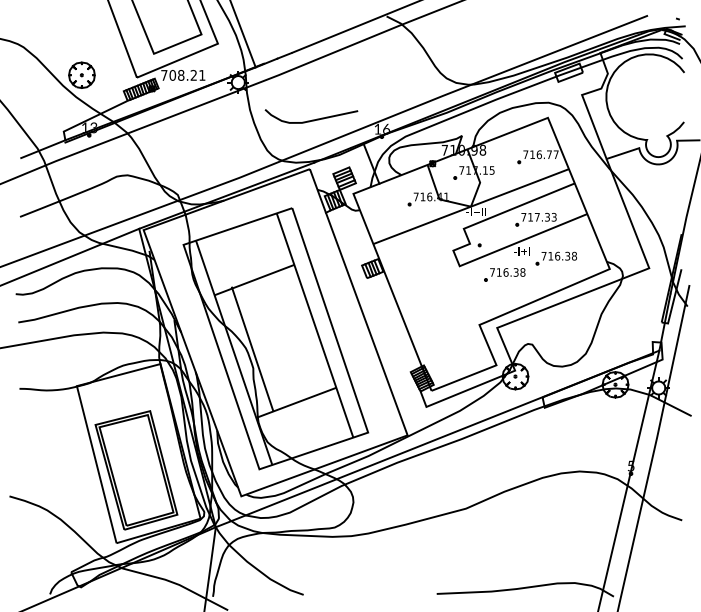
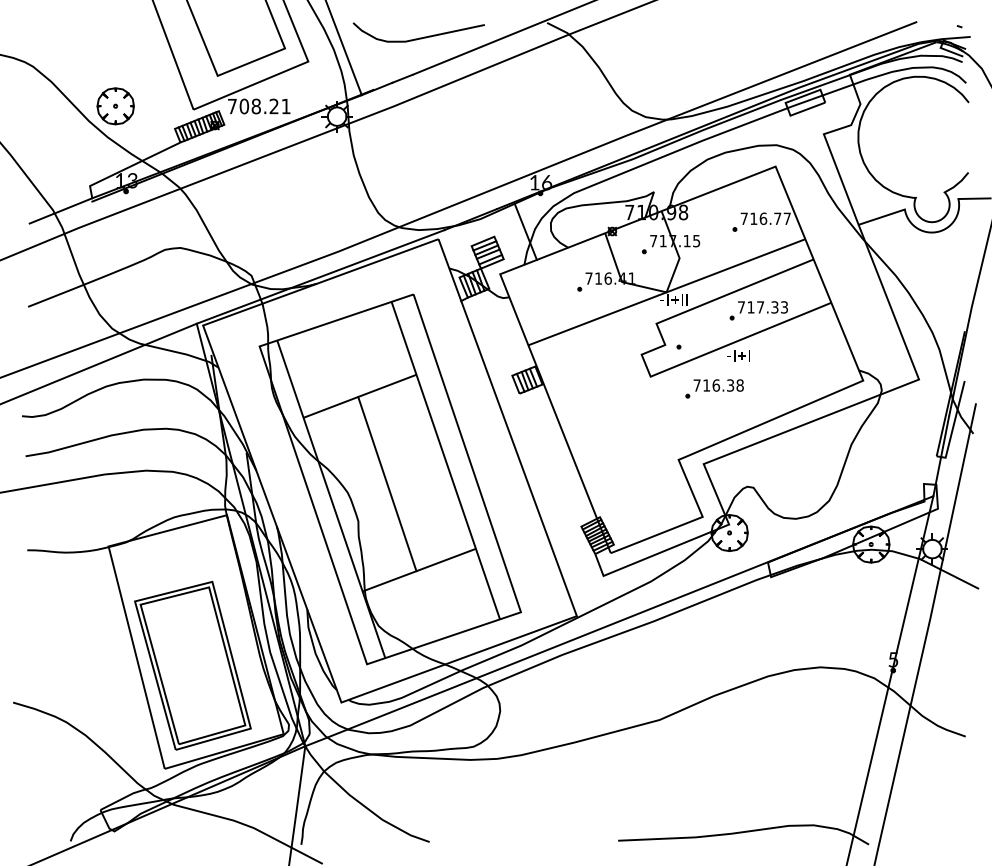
curve: (312, 119) -> (419, 37), moved
part: (556, 258) -> (787, 365), removed
line: (252, 348) -> (387, 483), moved

